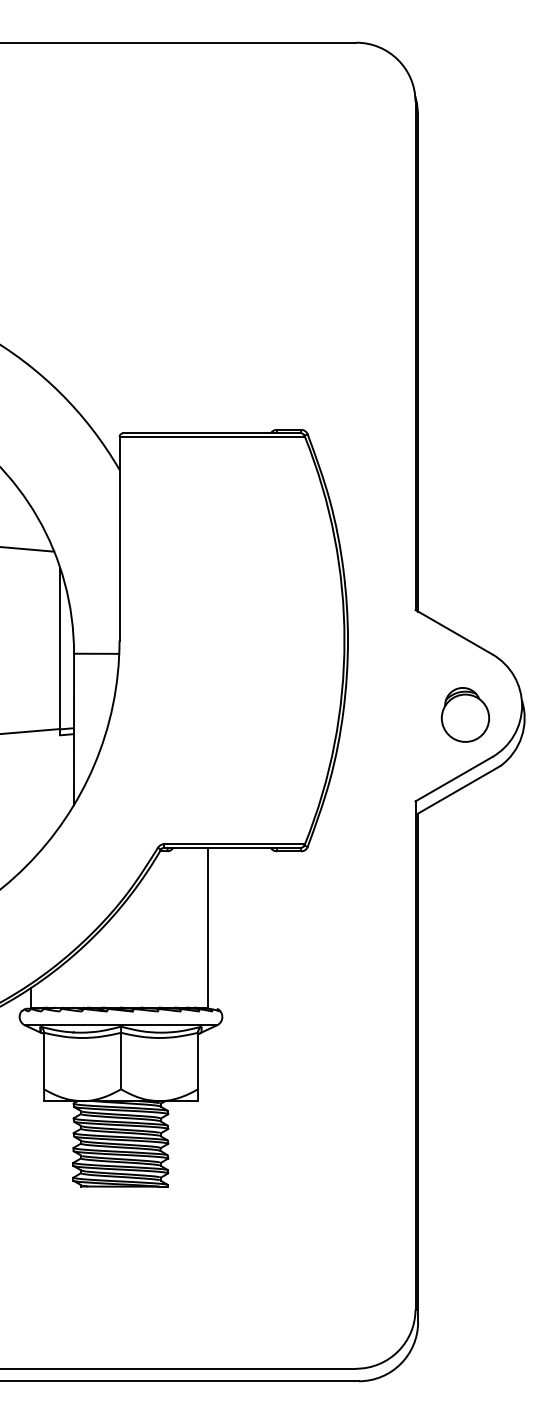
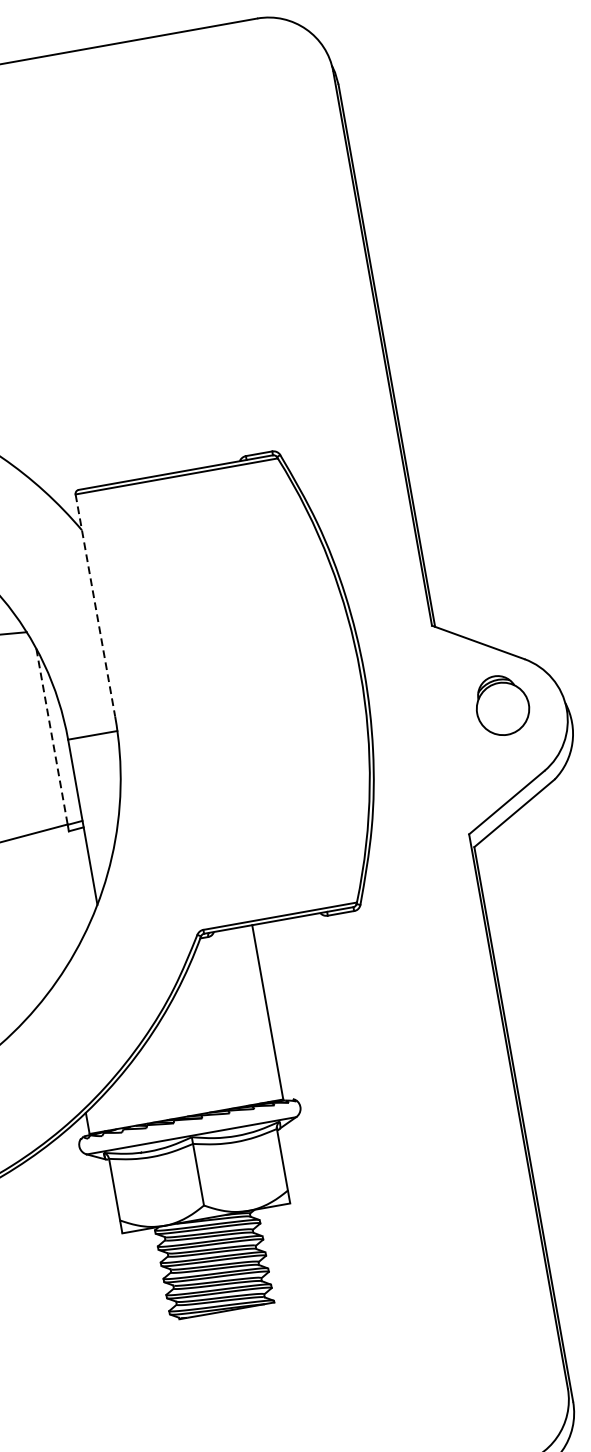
line: (119, 538) -> (95, 605), solid -> dashed
line: (60, 648) -> (52, 736), solid -> dashed
part: (465, 714) -> (502, 704), moved

